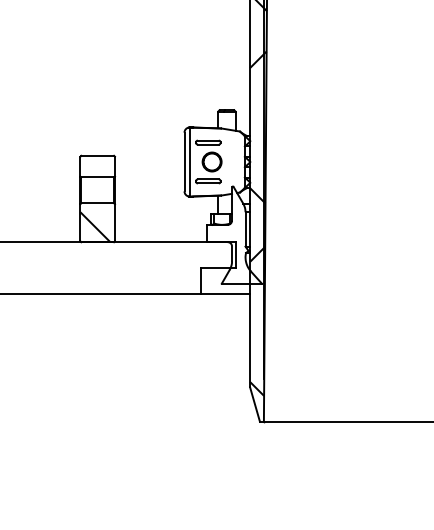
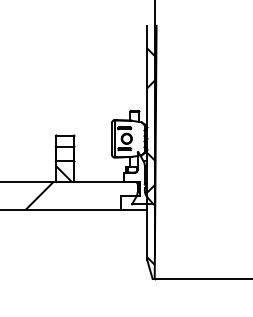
hatch: (50, 267) -> (39, 195), added

